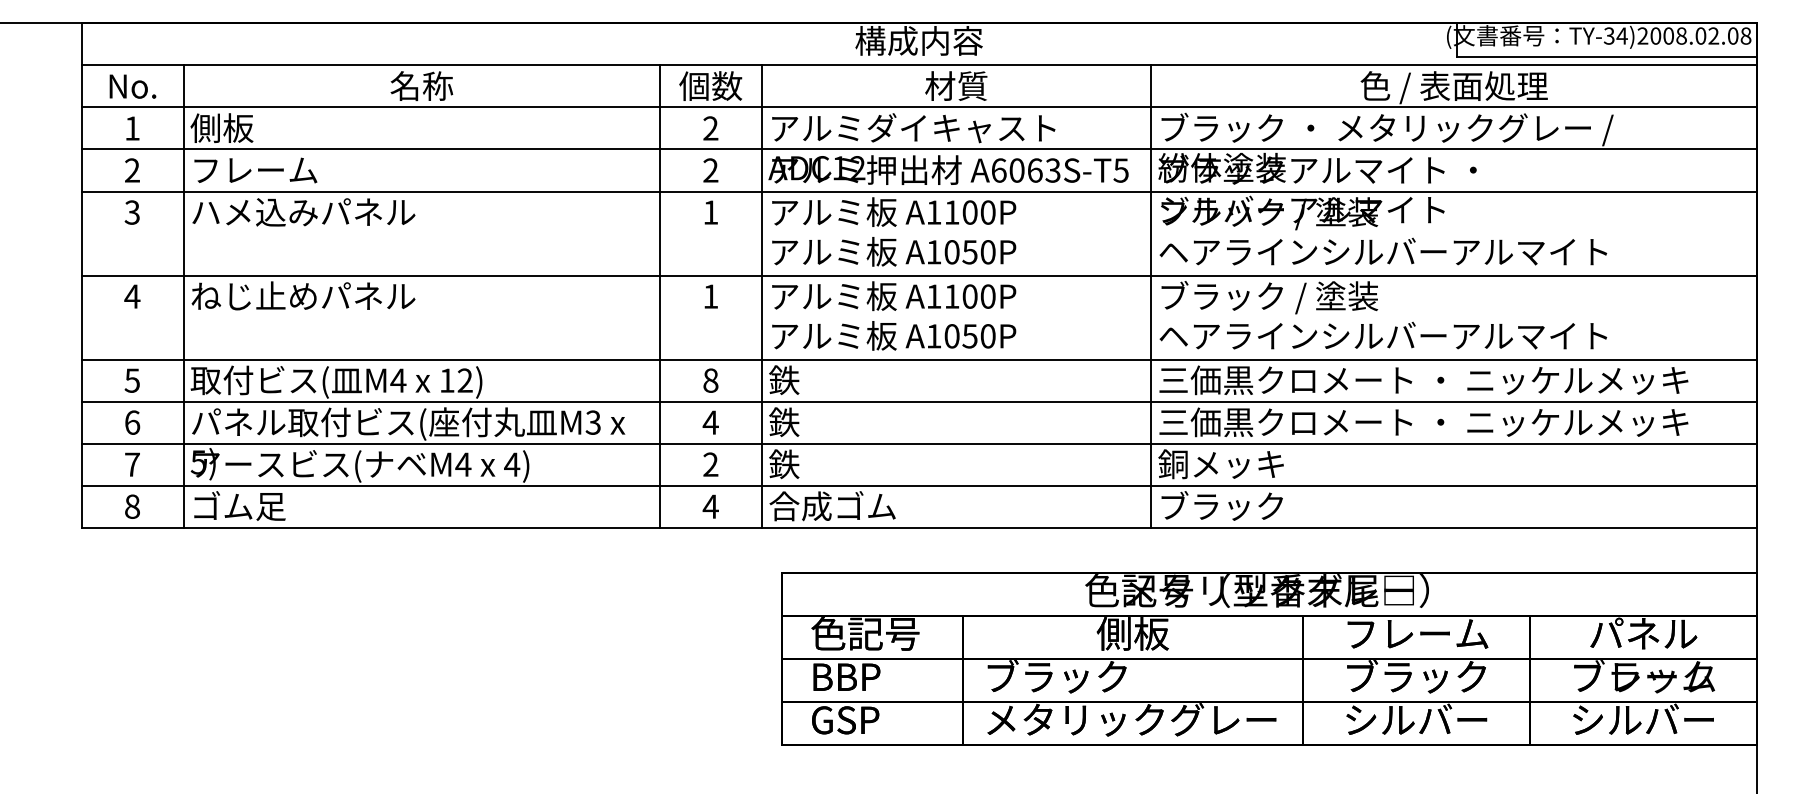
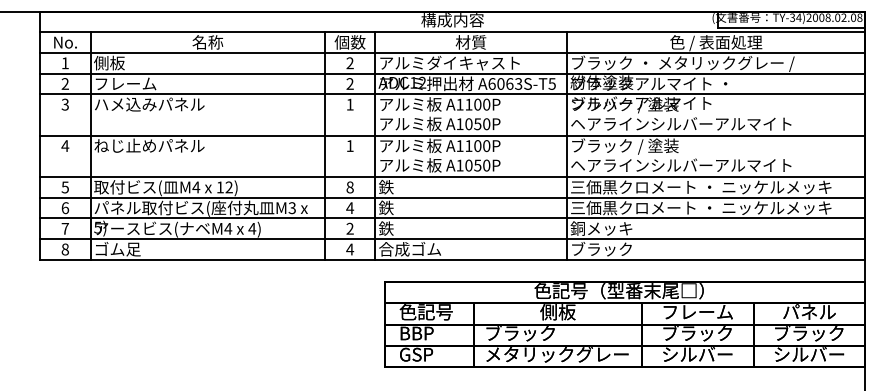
text: (1255, 591) -> (618, 291), メタリックグレー -> 色記号（型番末尾□）
text: (1643, 677) -> (809, 333), フレーム -> ブラック

